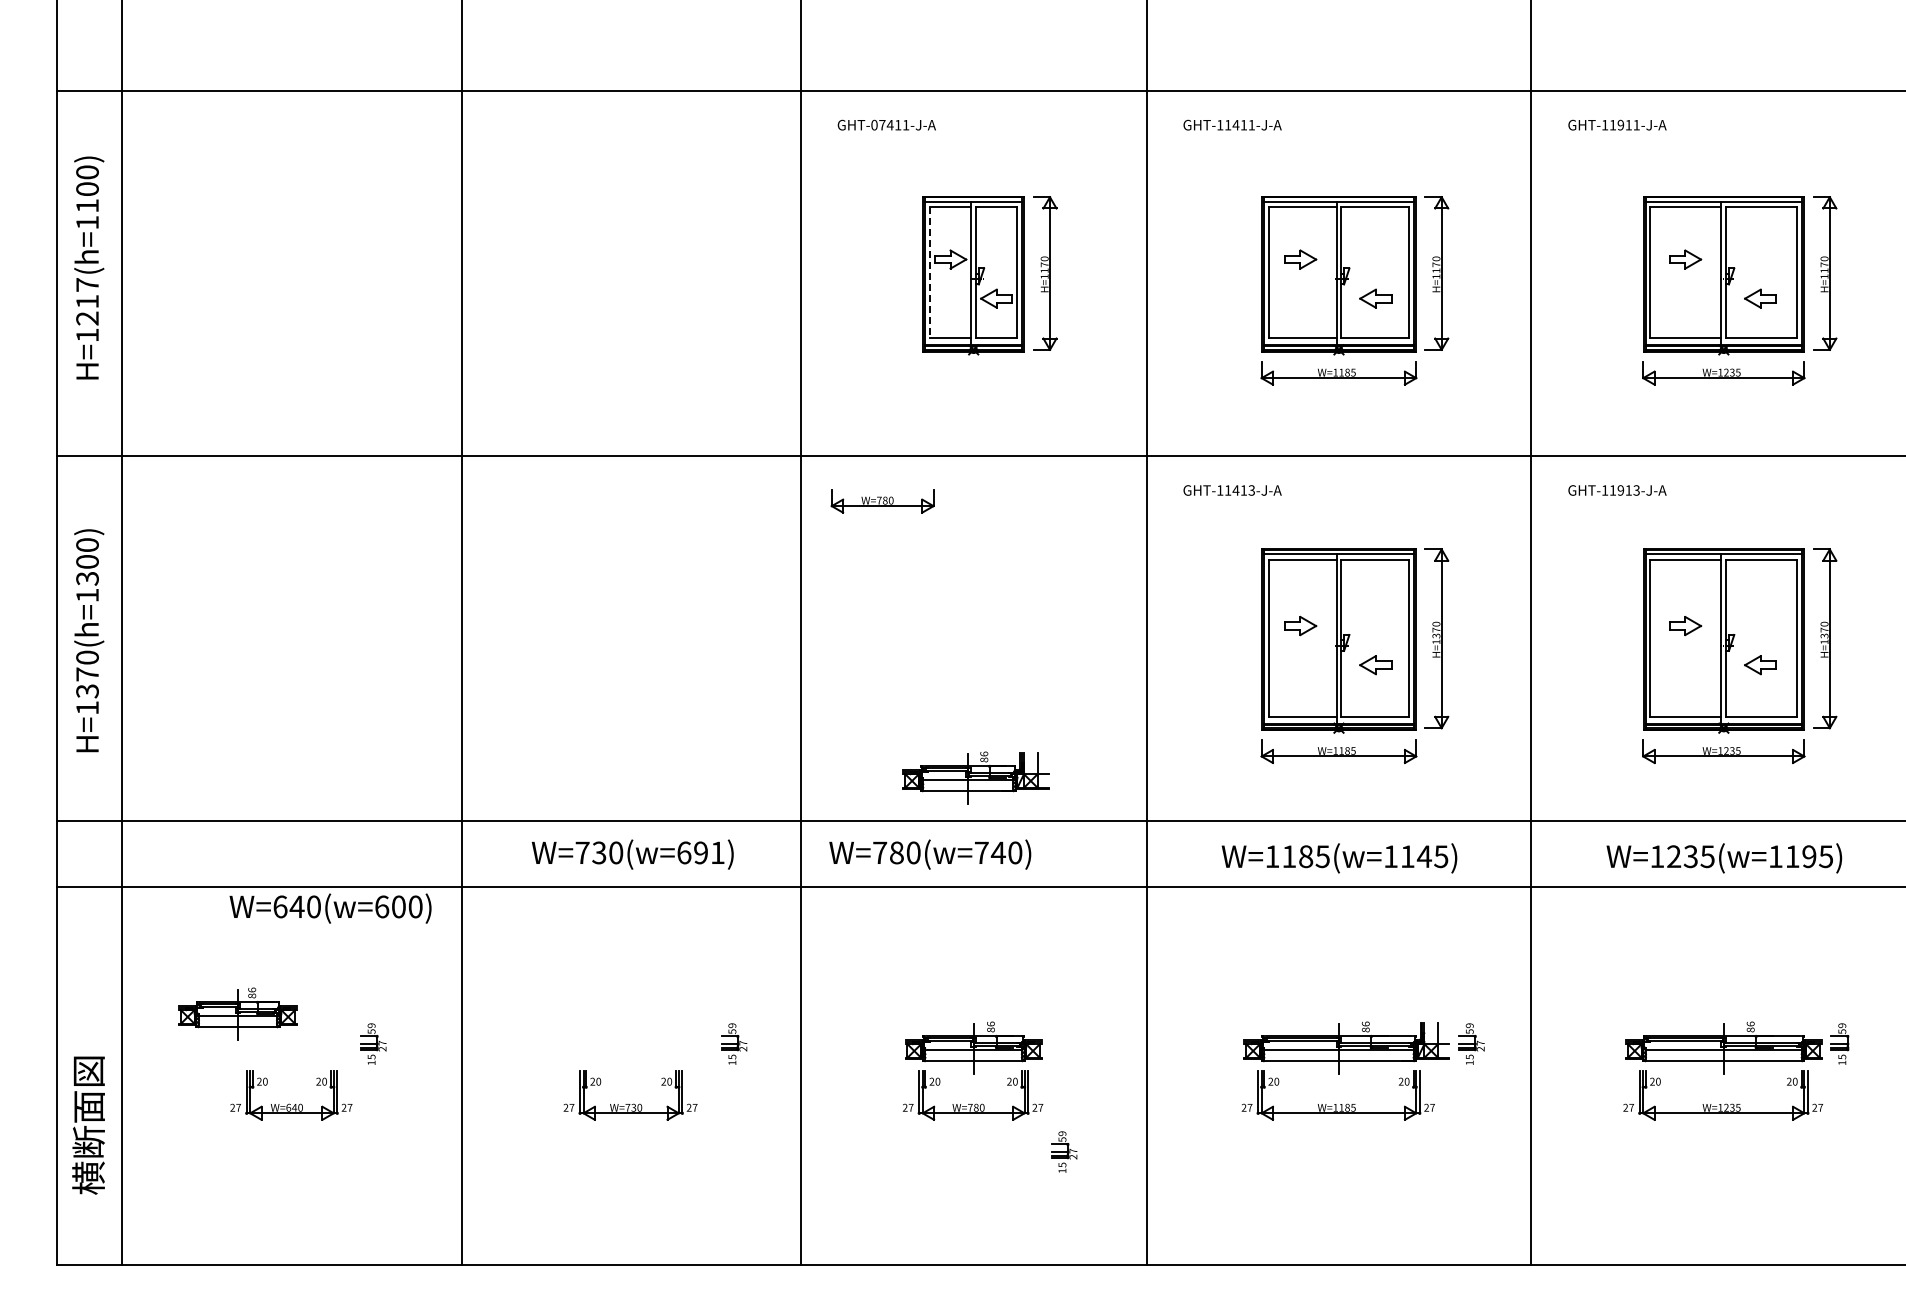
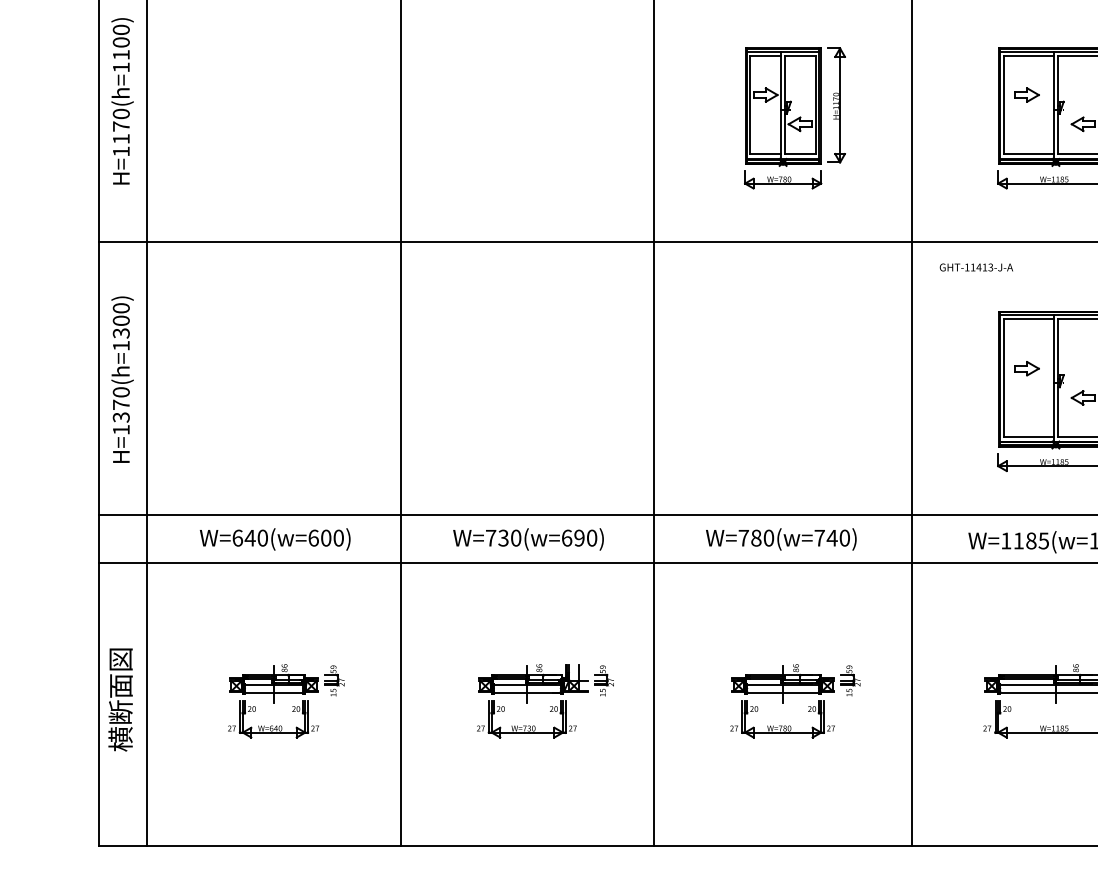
line: (929, 272) -> (750, 104), dashed -> solid
text: (87, 301) -> (121, 126), H=1217(h=1100) -> H=1170(h=1100)
part: (882, 501) -> (782, 180), moved
part: (975, 777) -> (532, 683), moved
text: (717, 852) -> (591, 537), W=730(w=691) -> W=730(w=690)
text: (930, 854) -> (781, 539), moved
text: (330, 908) -> (275, 539), moved
part: (237, 1013) -> (273, 683), moved
text: (88, 1125) -> (120, 699), moved
part: (1064, 1151) -> (850, 680), moved

